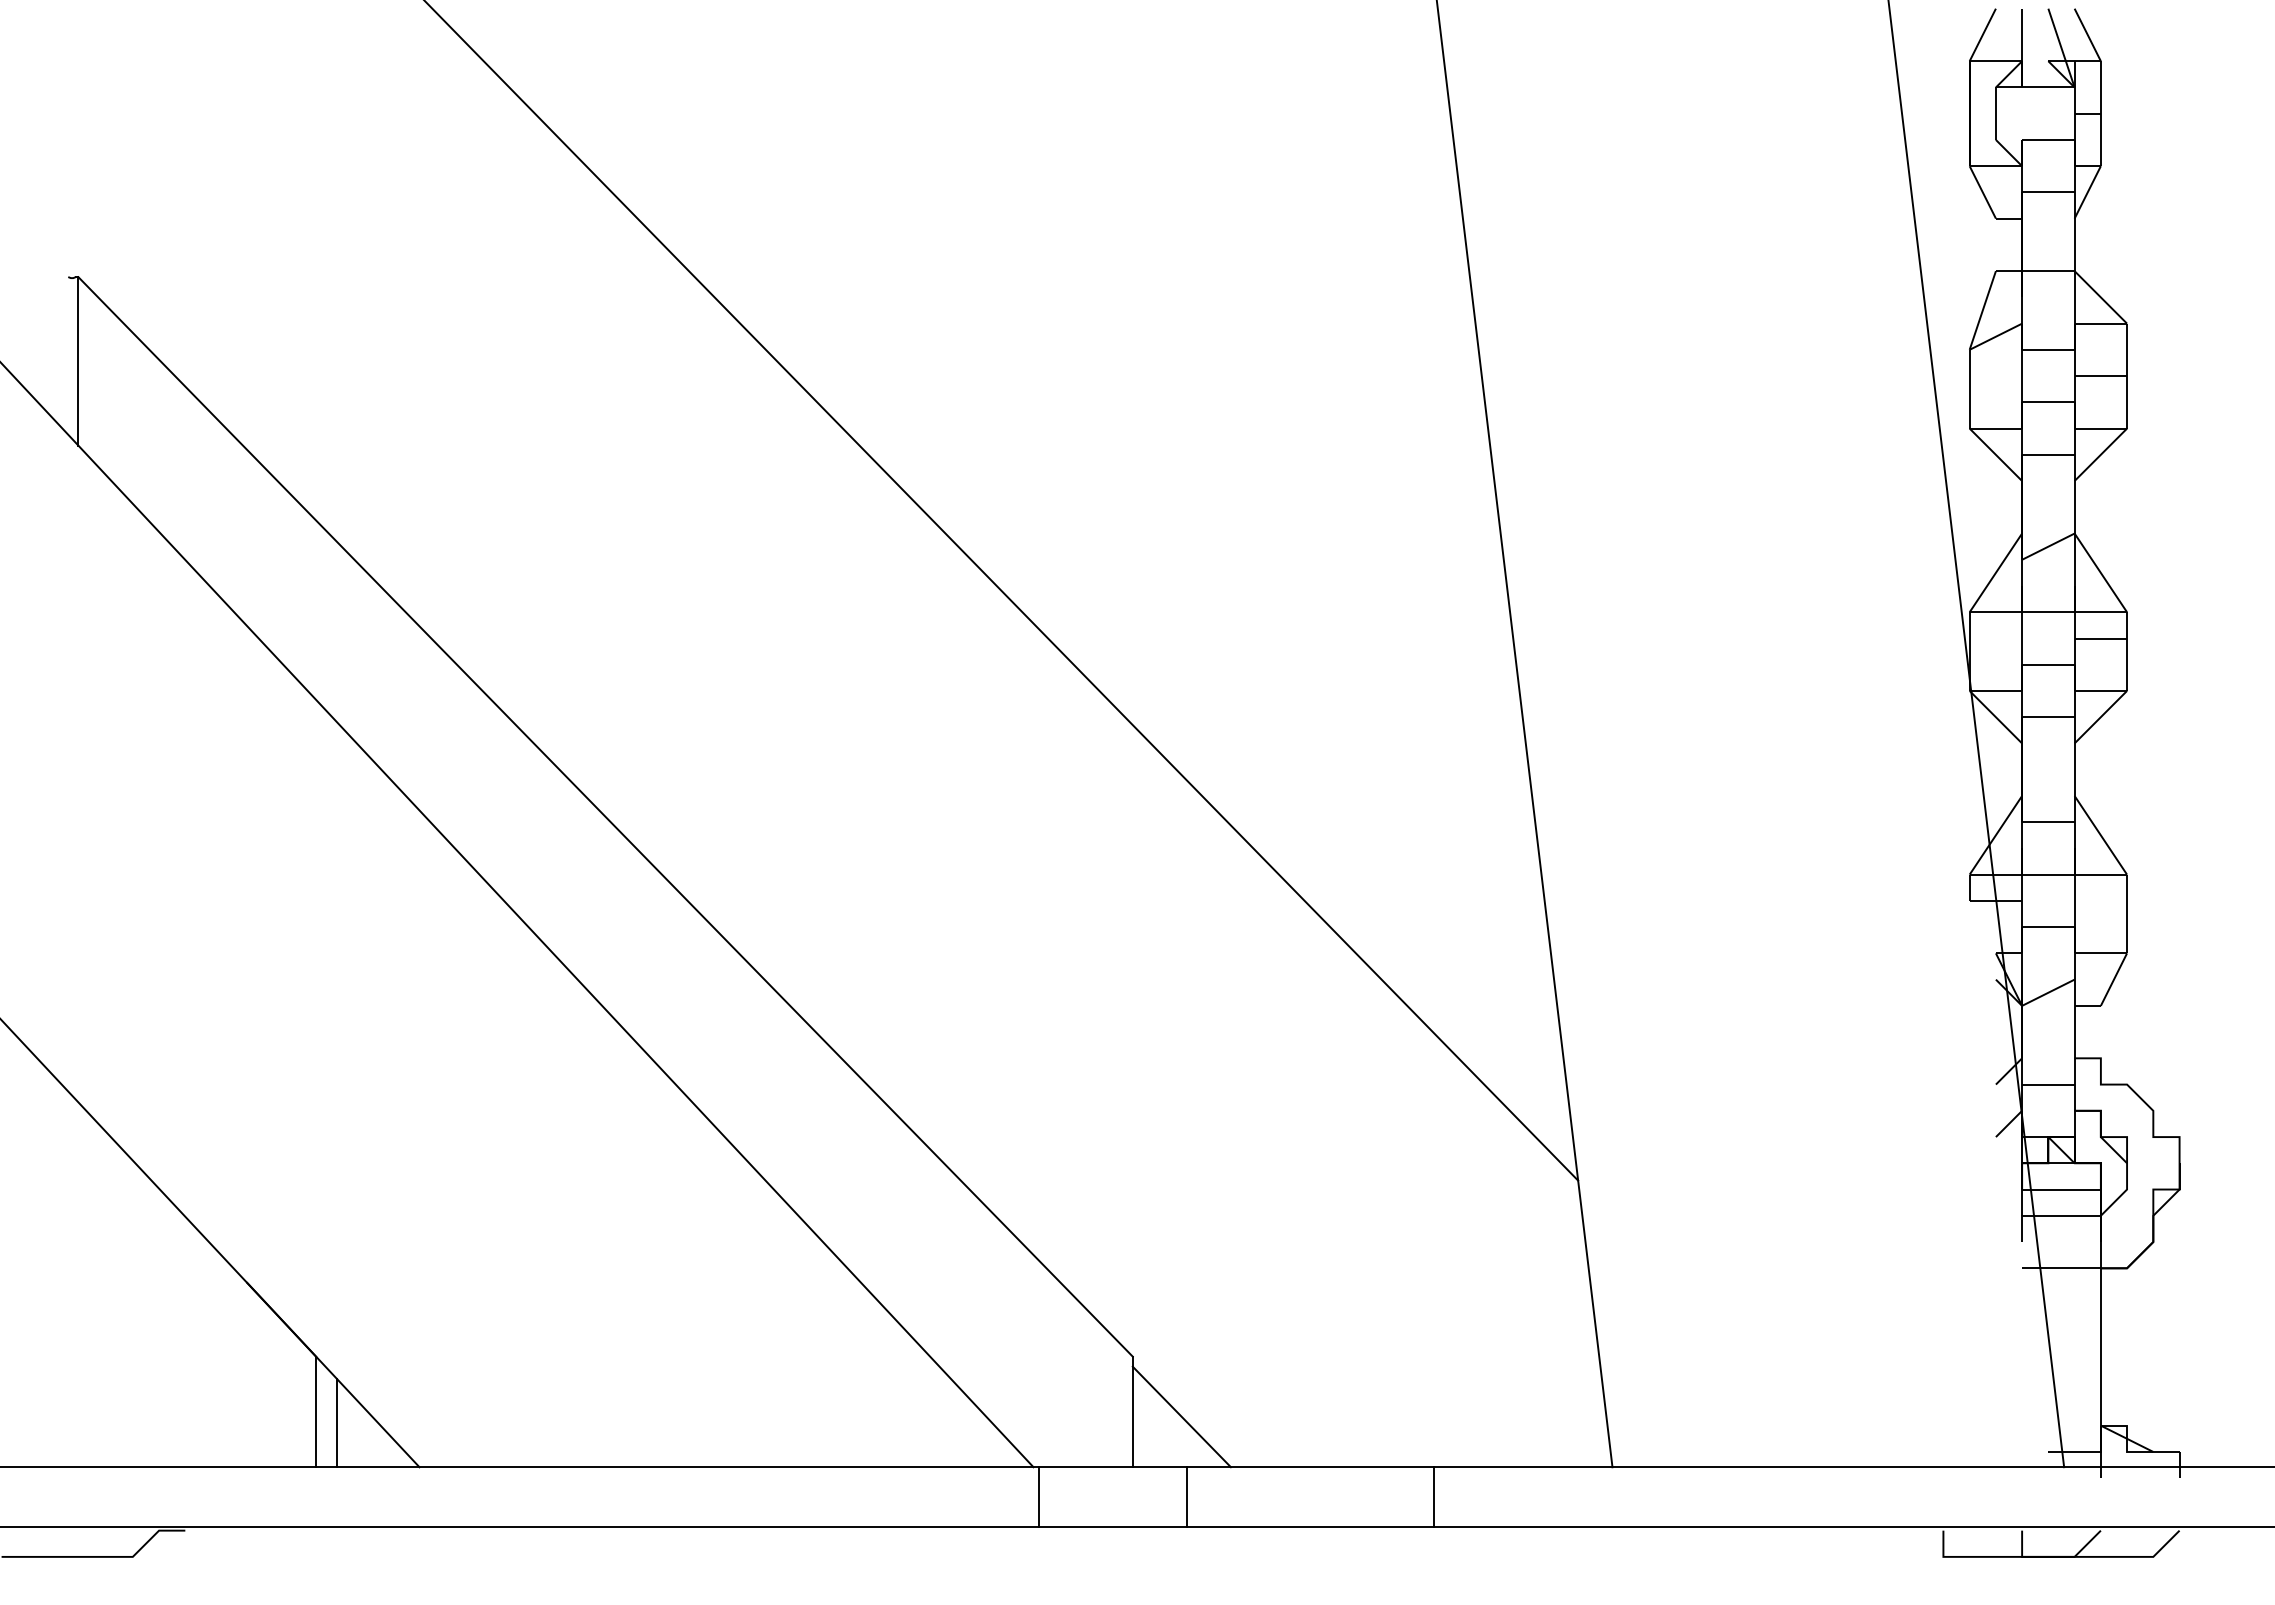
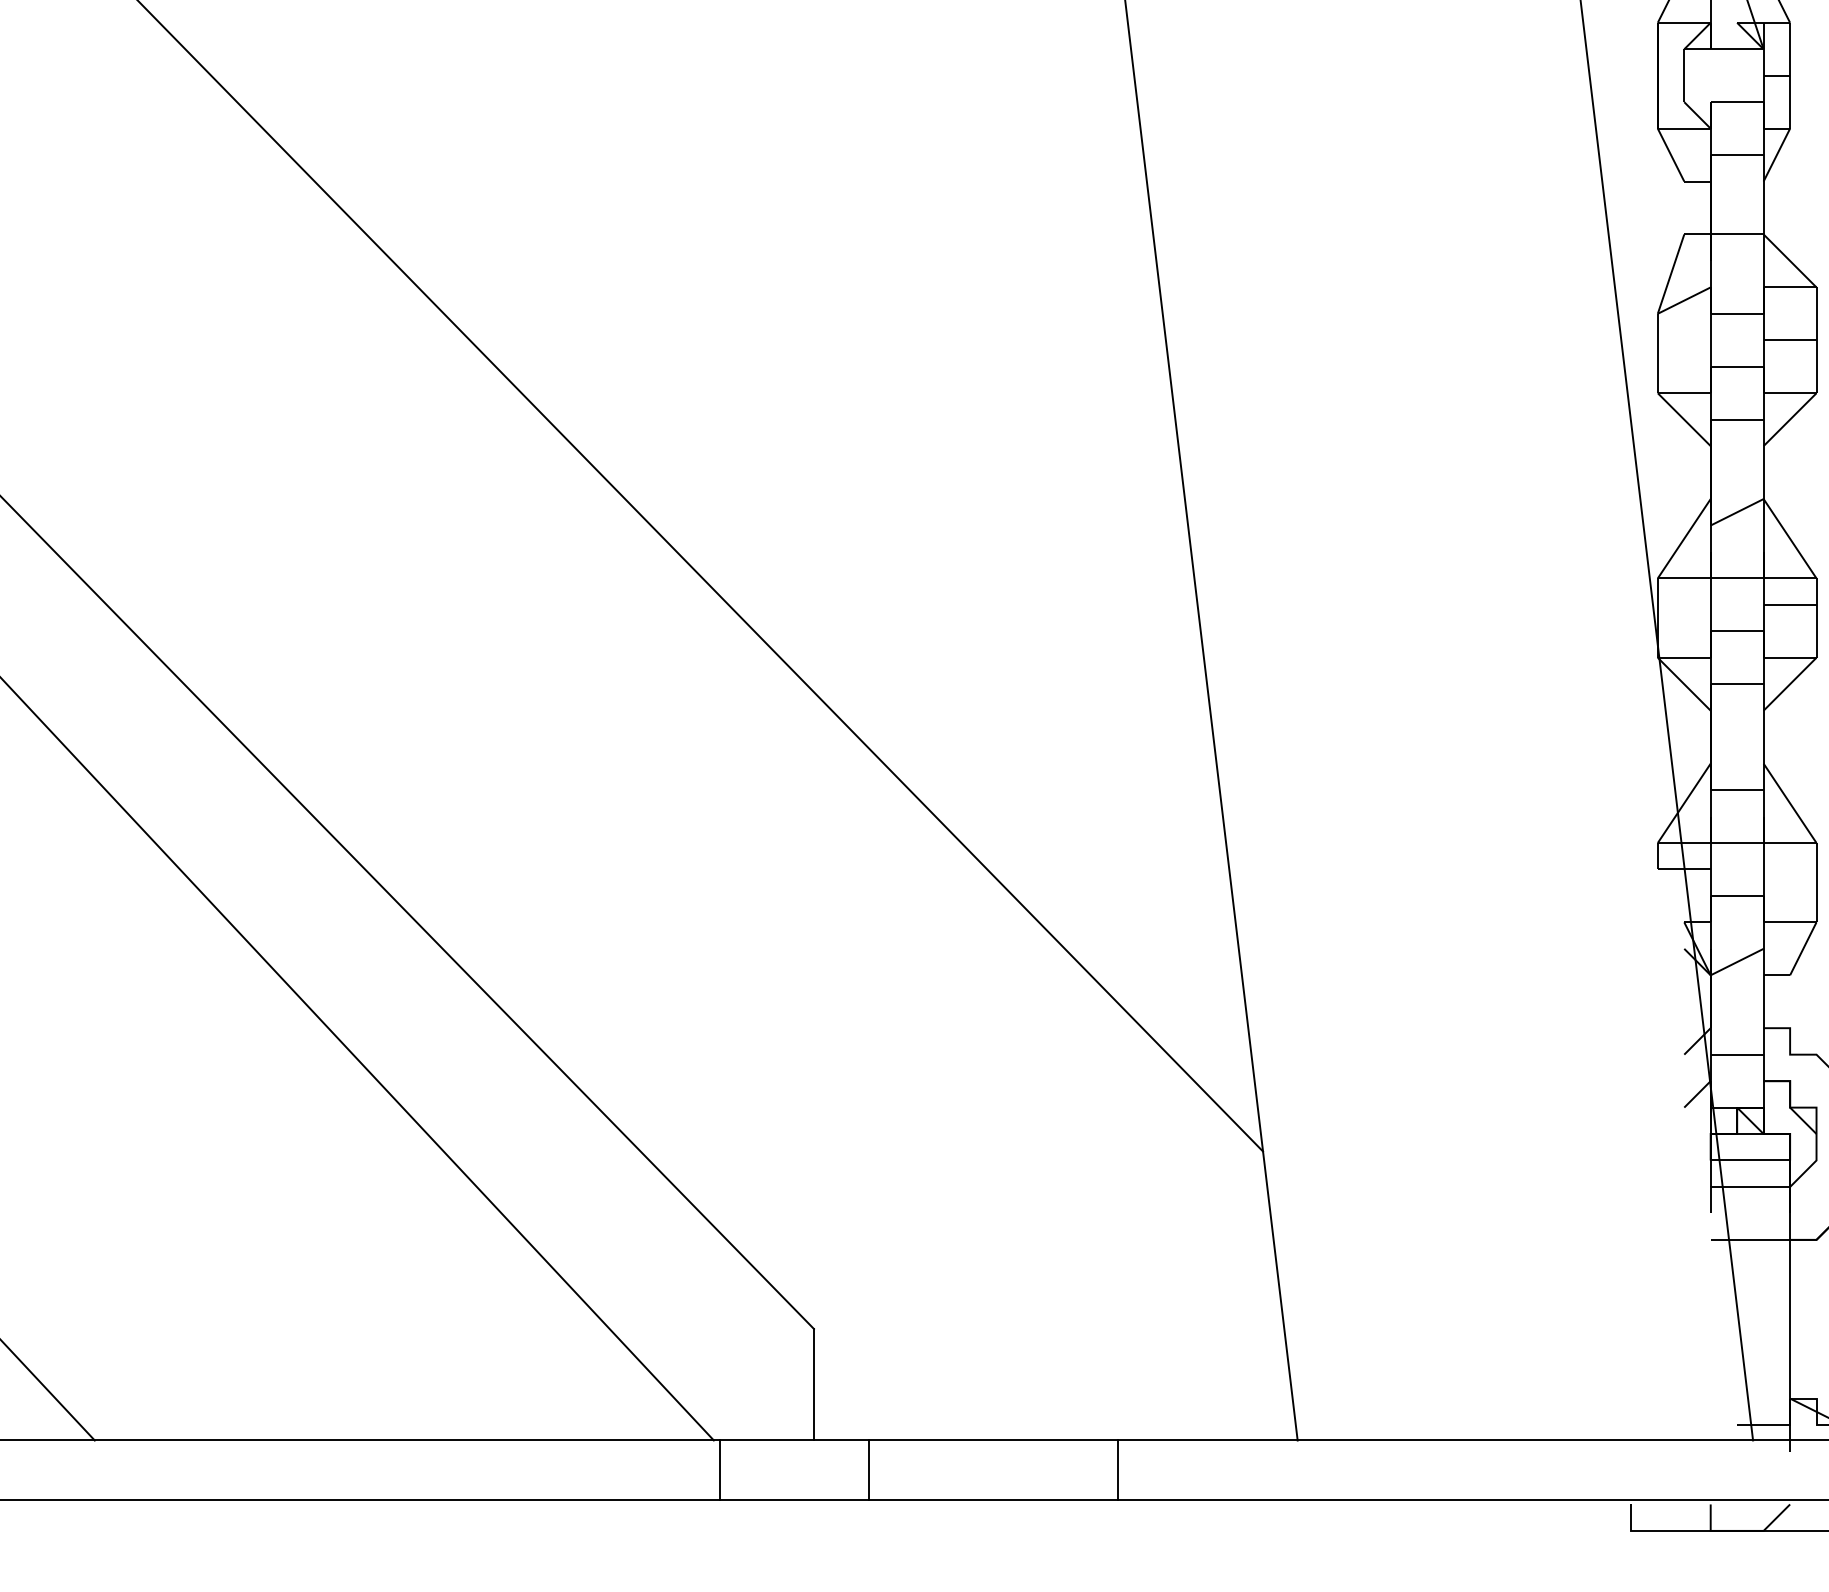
line: (1181, 1416) -> (863, 1389), removed
line: (337, 1423) -> (12, 1396), removed

